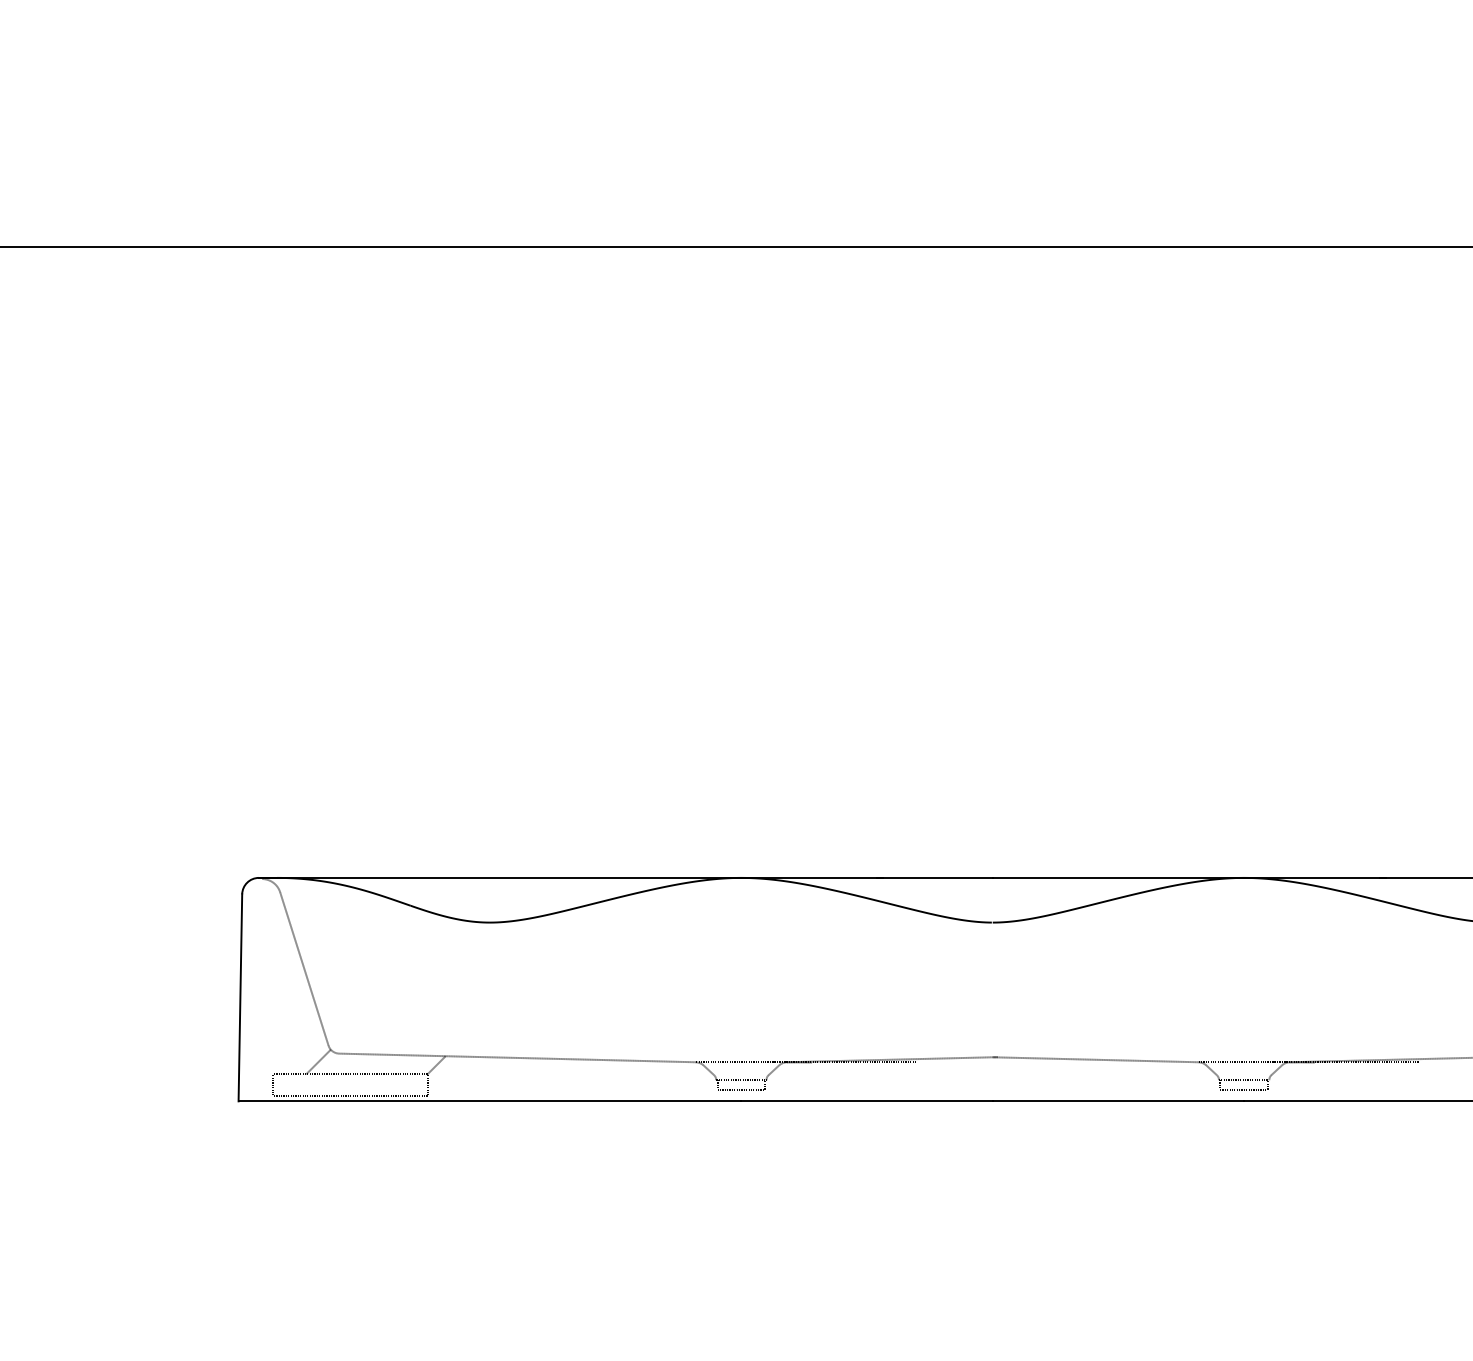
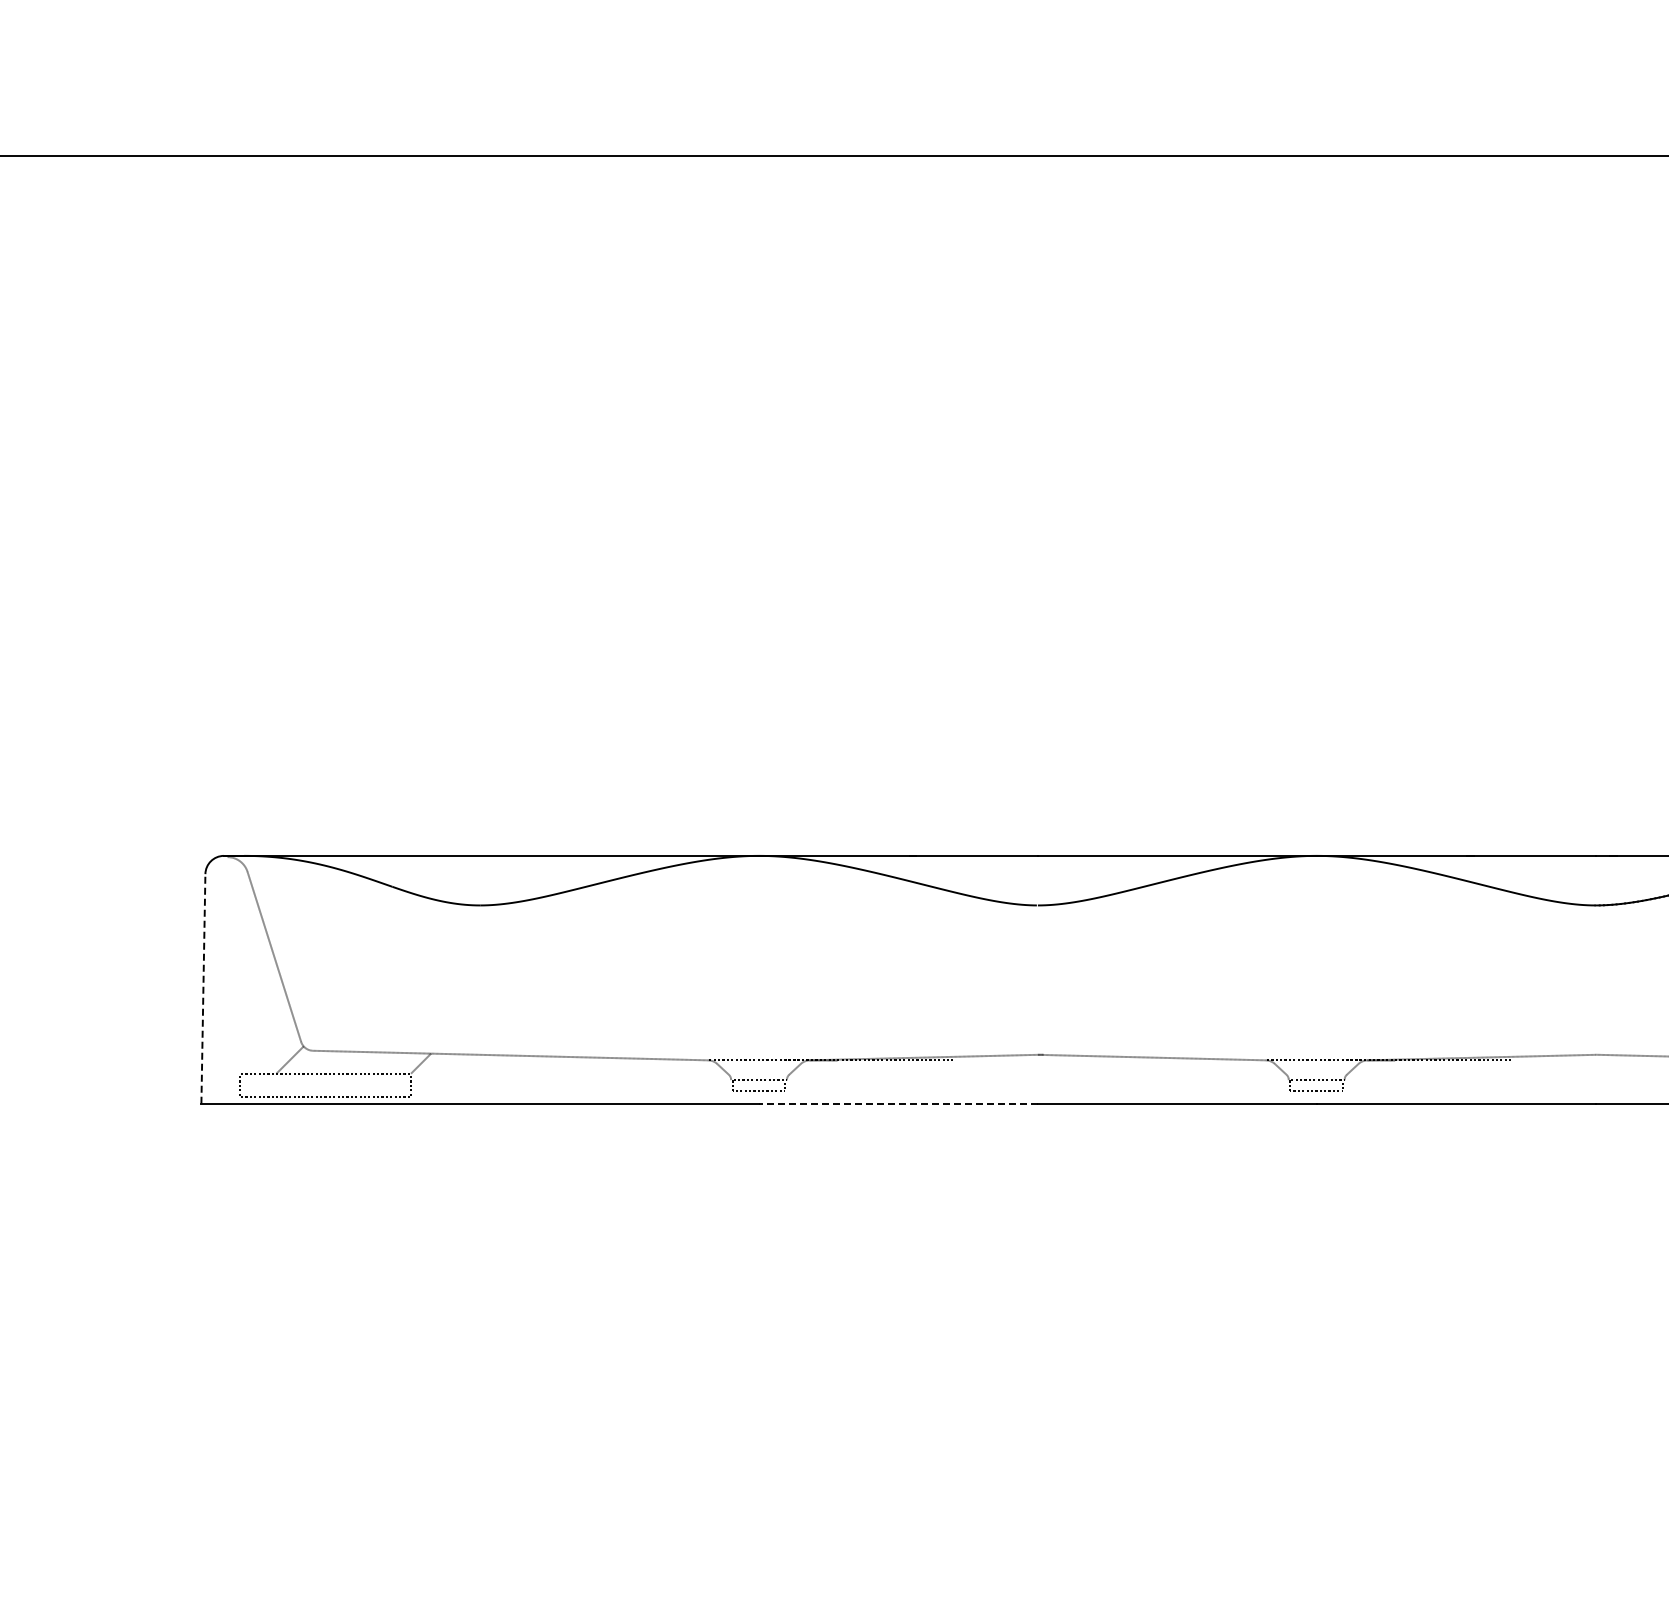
line: (240, 997) -> (203, 988), solid -> dashed
line: (866, 1101) -> (897, 1103), solid -> dashed

